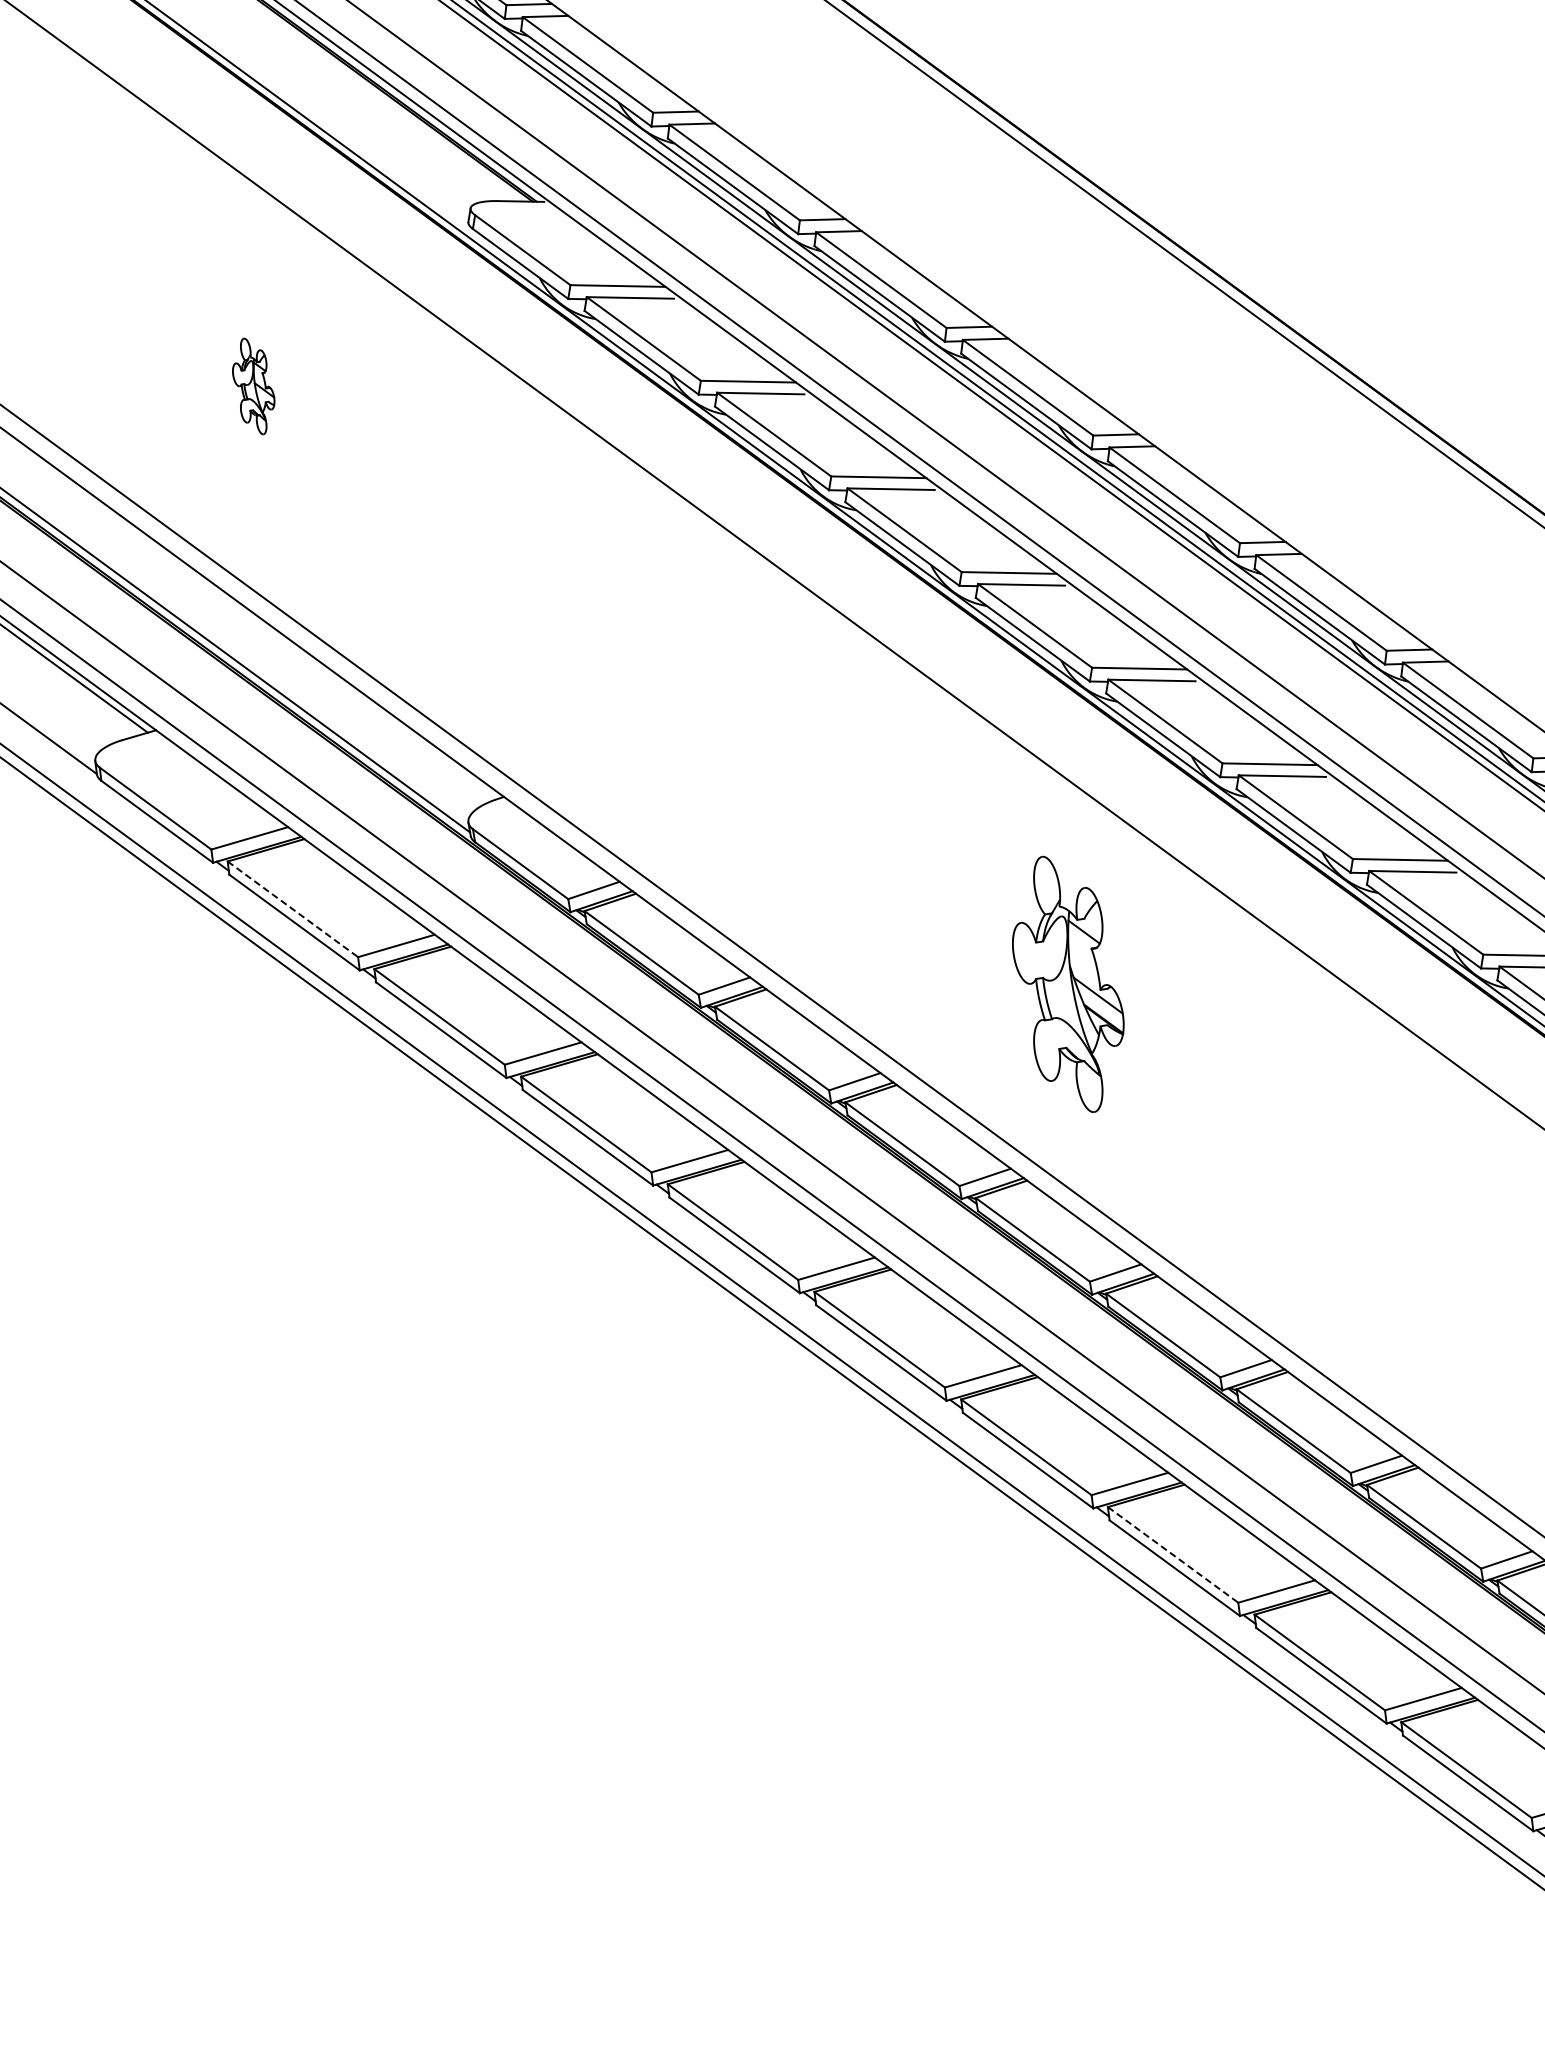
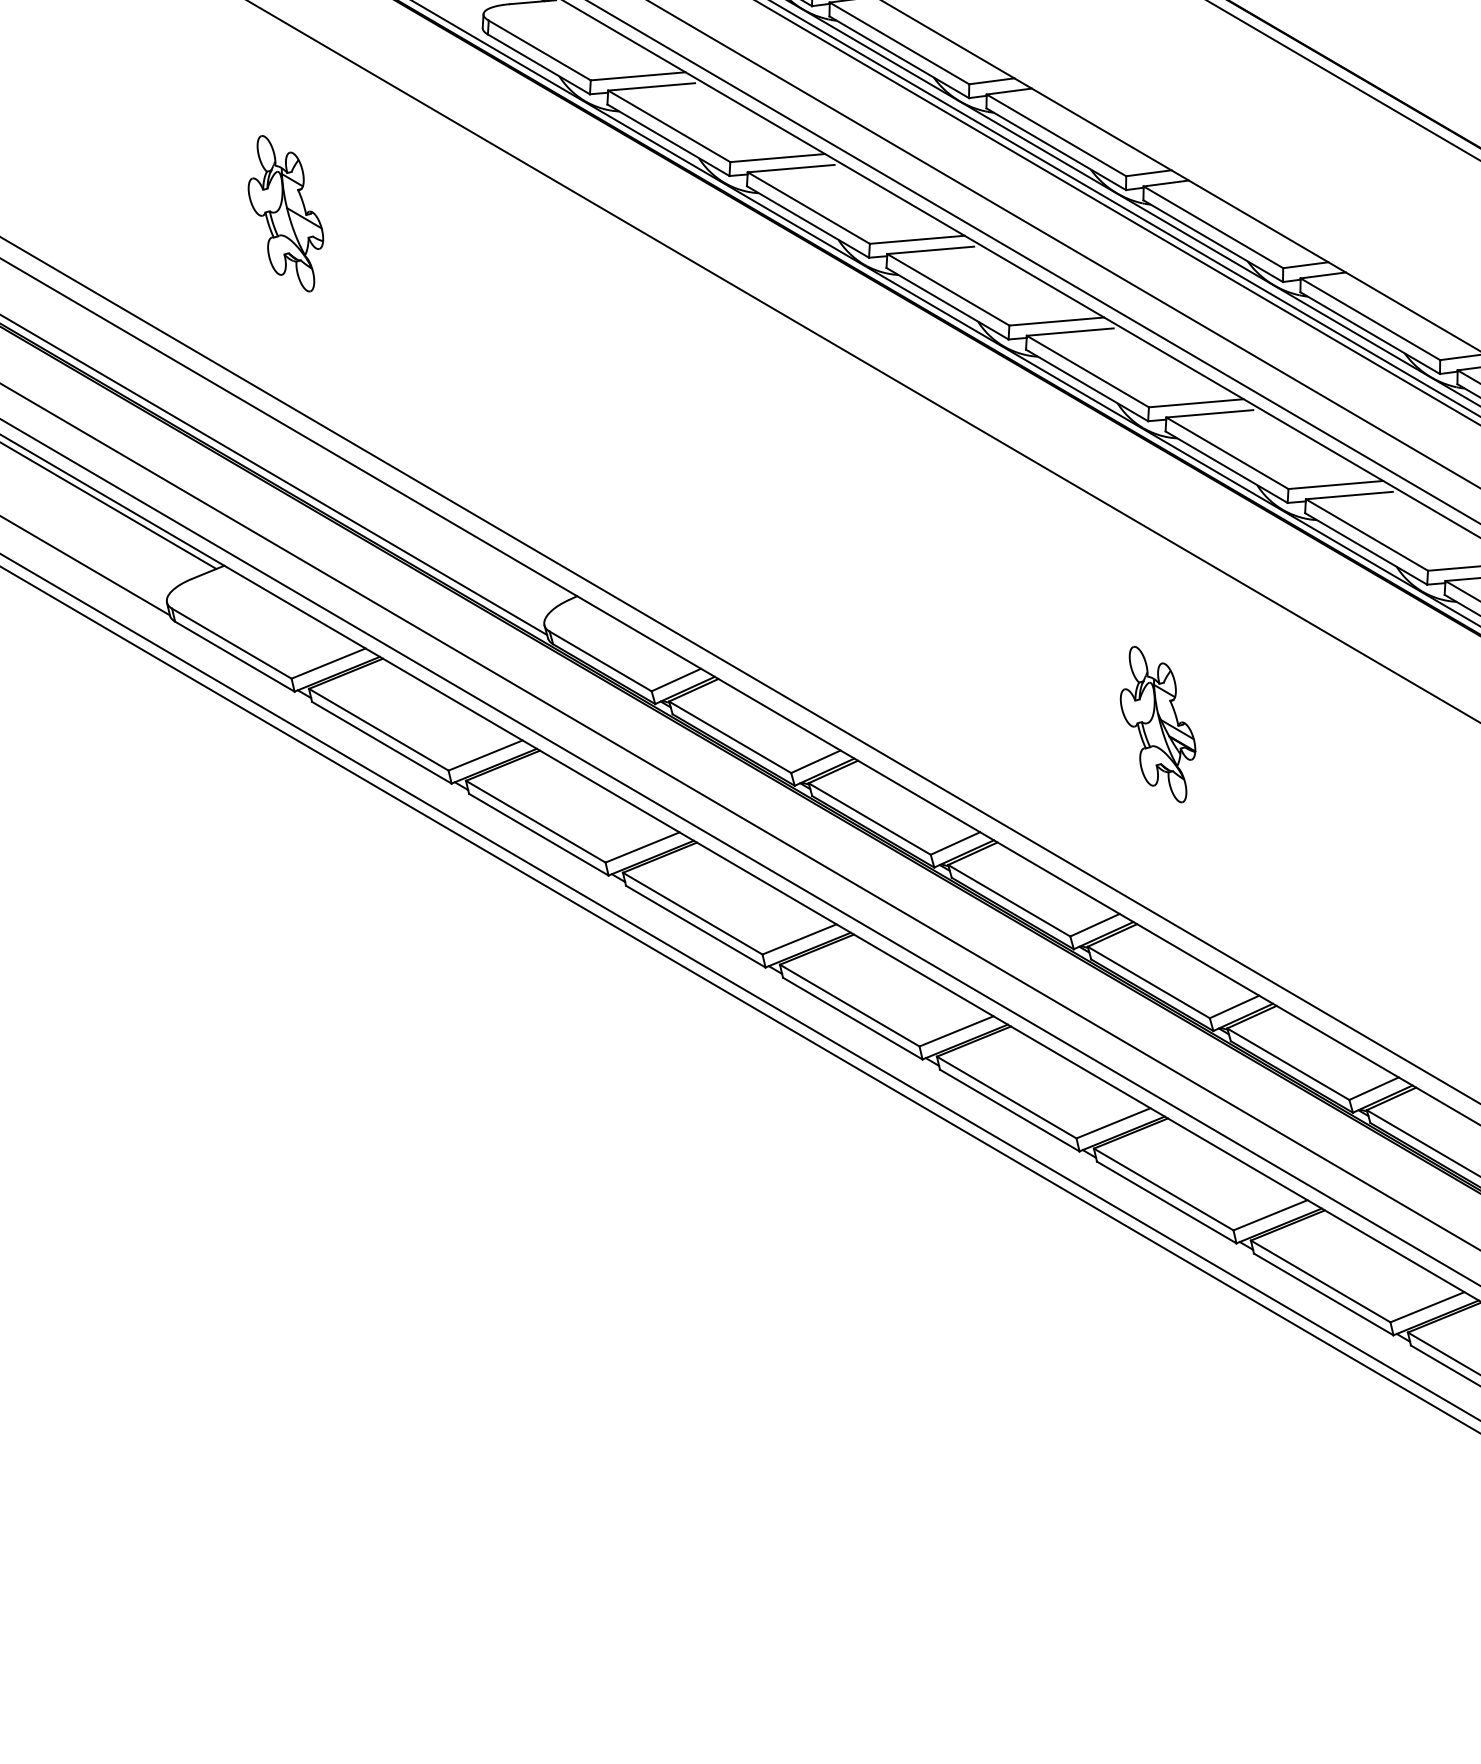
part: (253, 386) -> (285, 213), size x1.67
line: (292, 909) -> (378, 729), dashed -> solid
part: (1068, 983) -> (1157, 723), size x0.62
line: (1173, 1554) -> (1321, 1280), dashed -> solid

